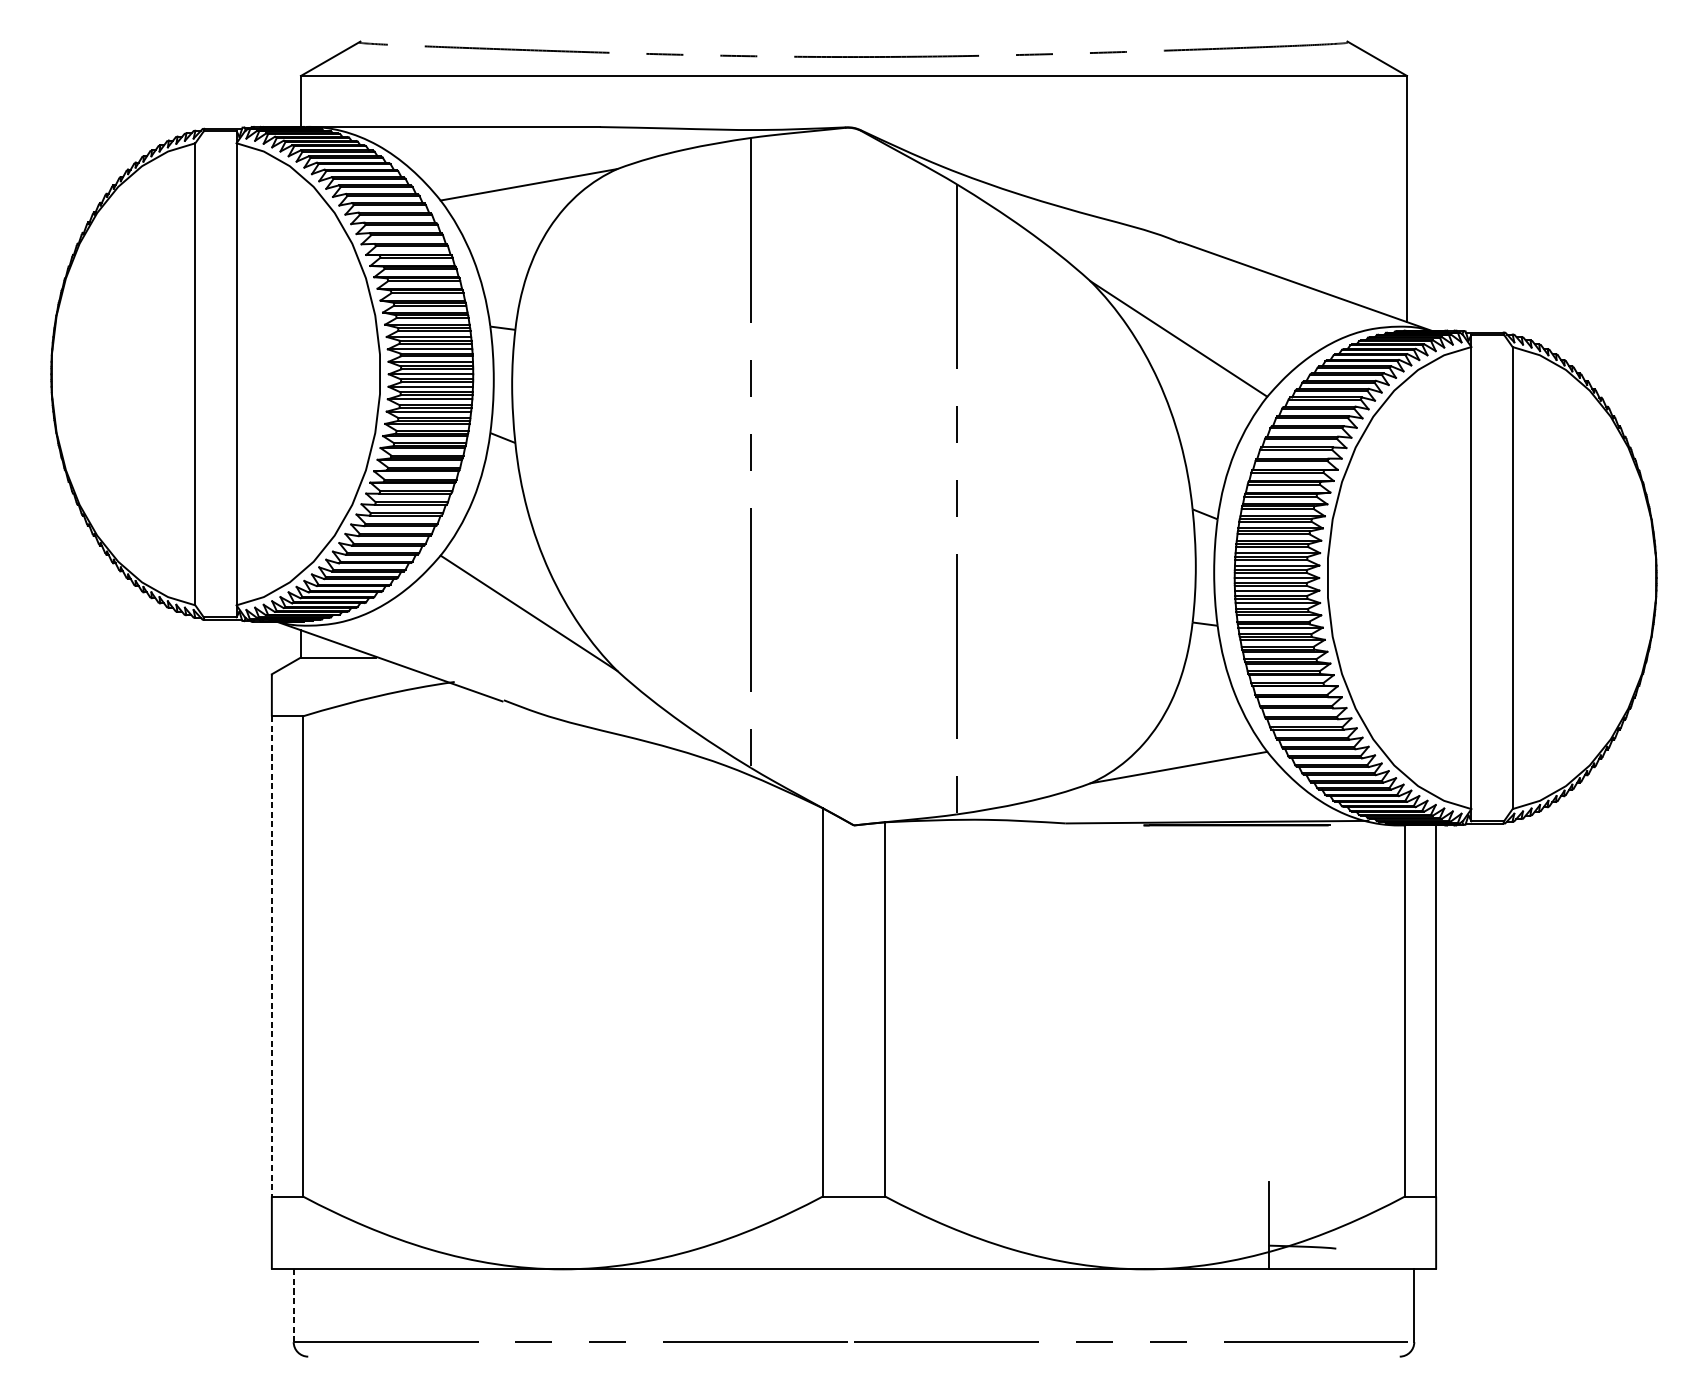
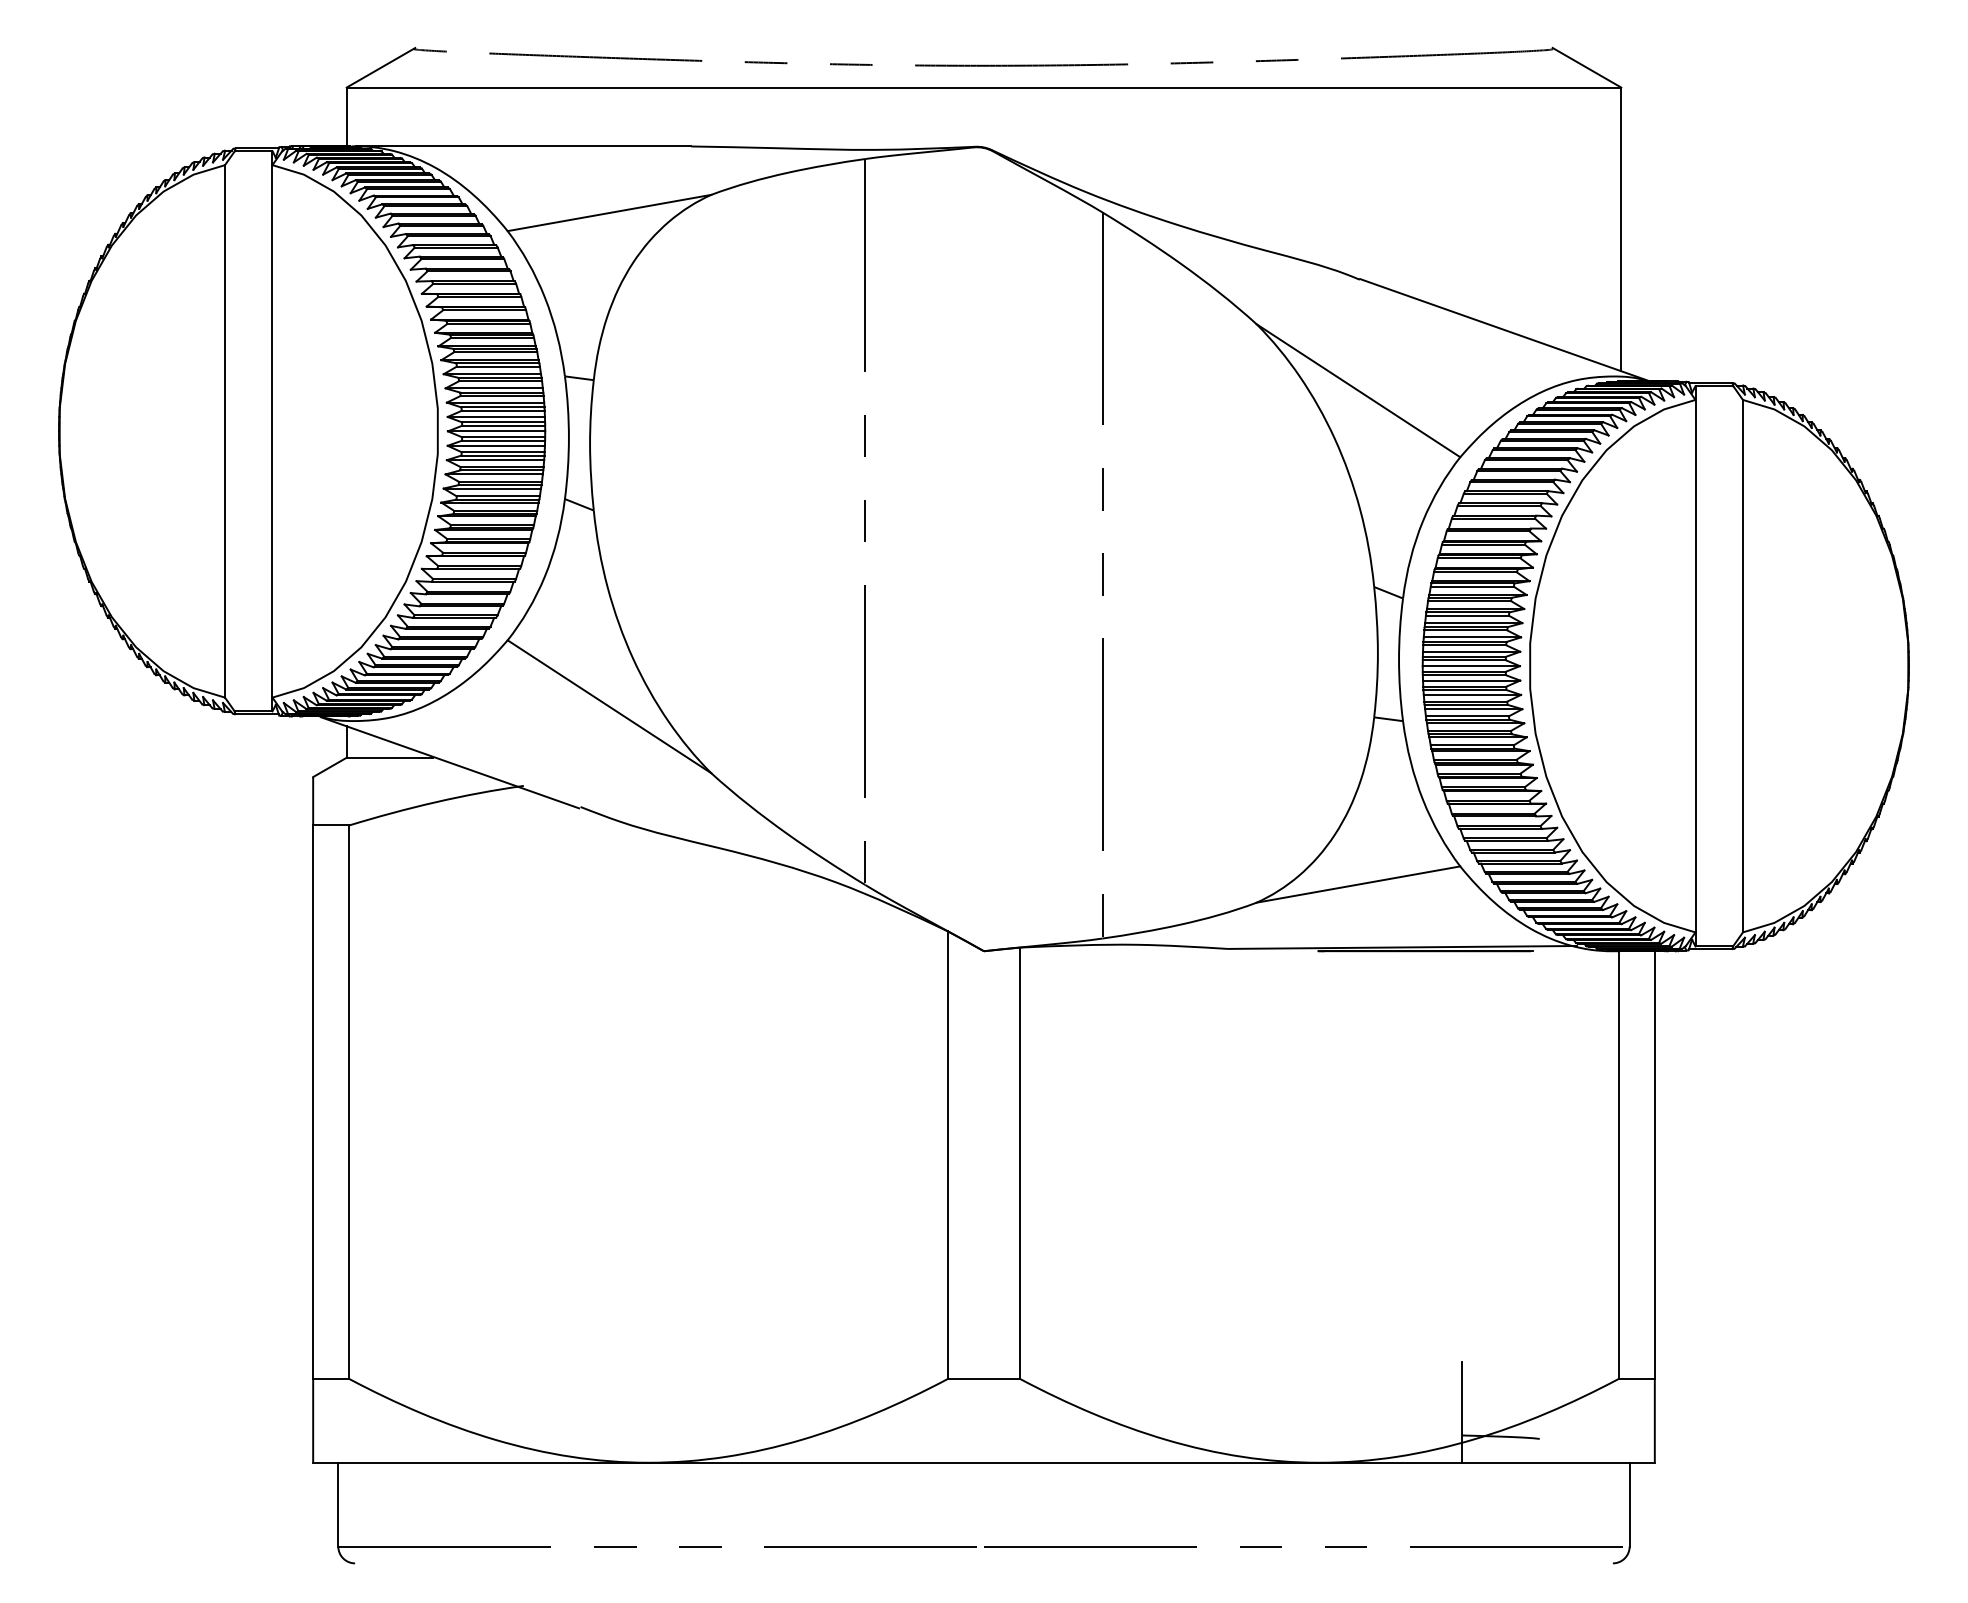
line: (272, 956) -> (313, 1102), dashed -> solid
line: (293, 1305) -> (338, 1504), dashed -> solid

